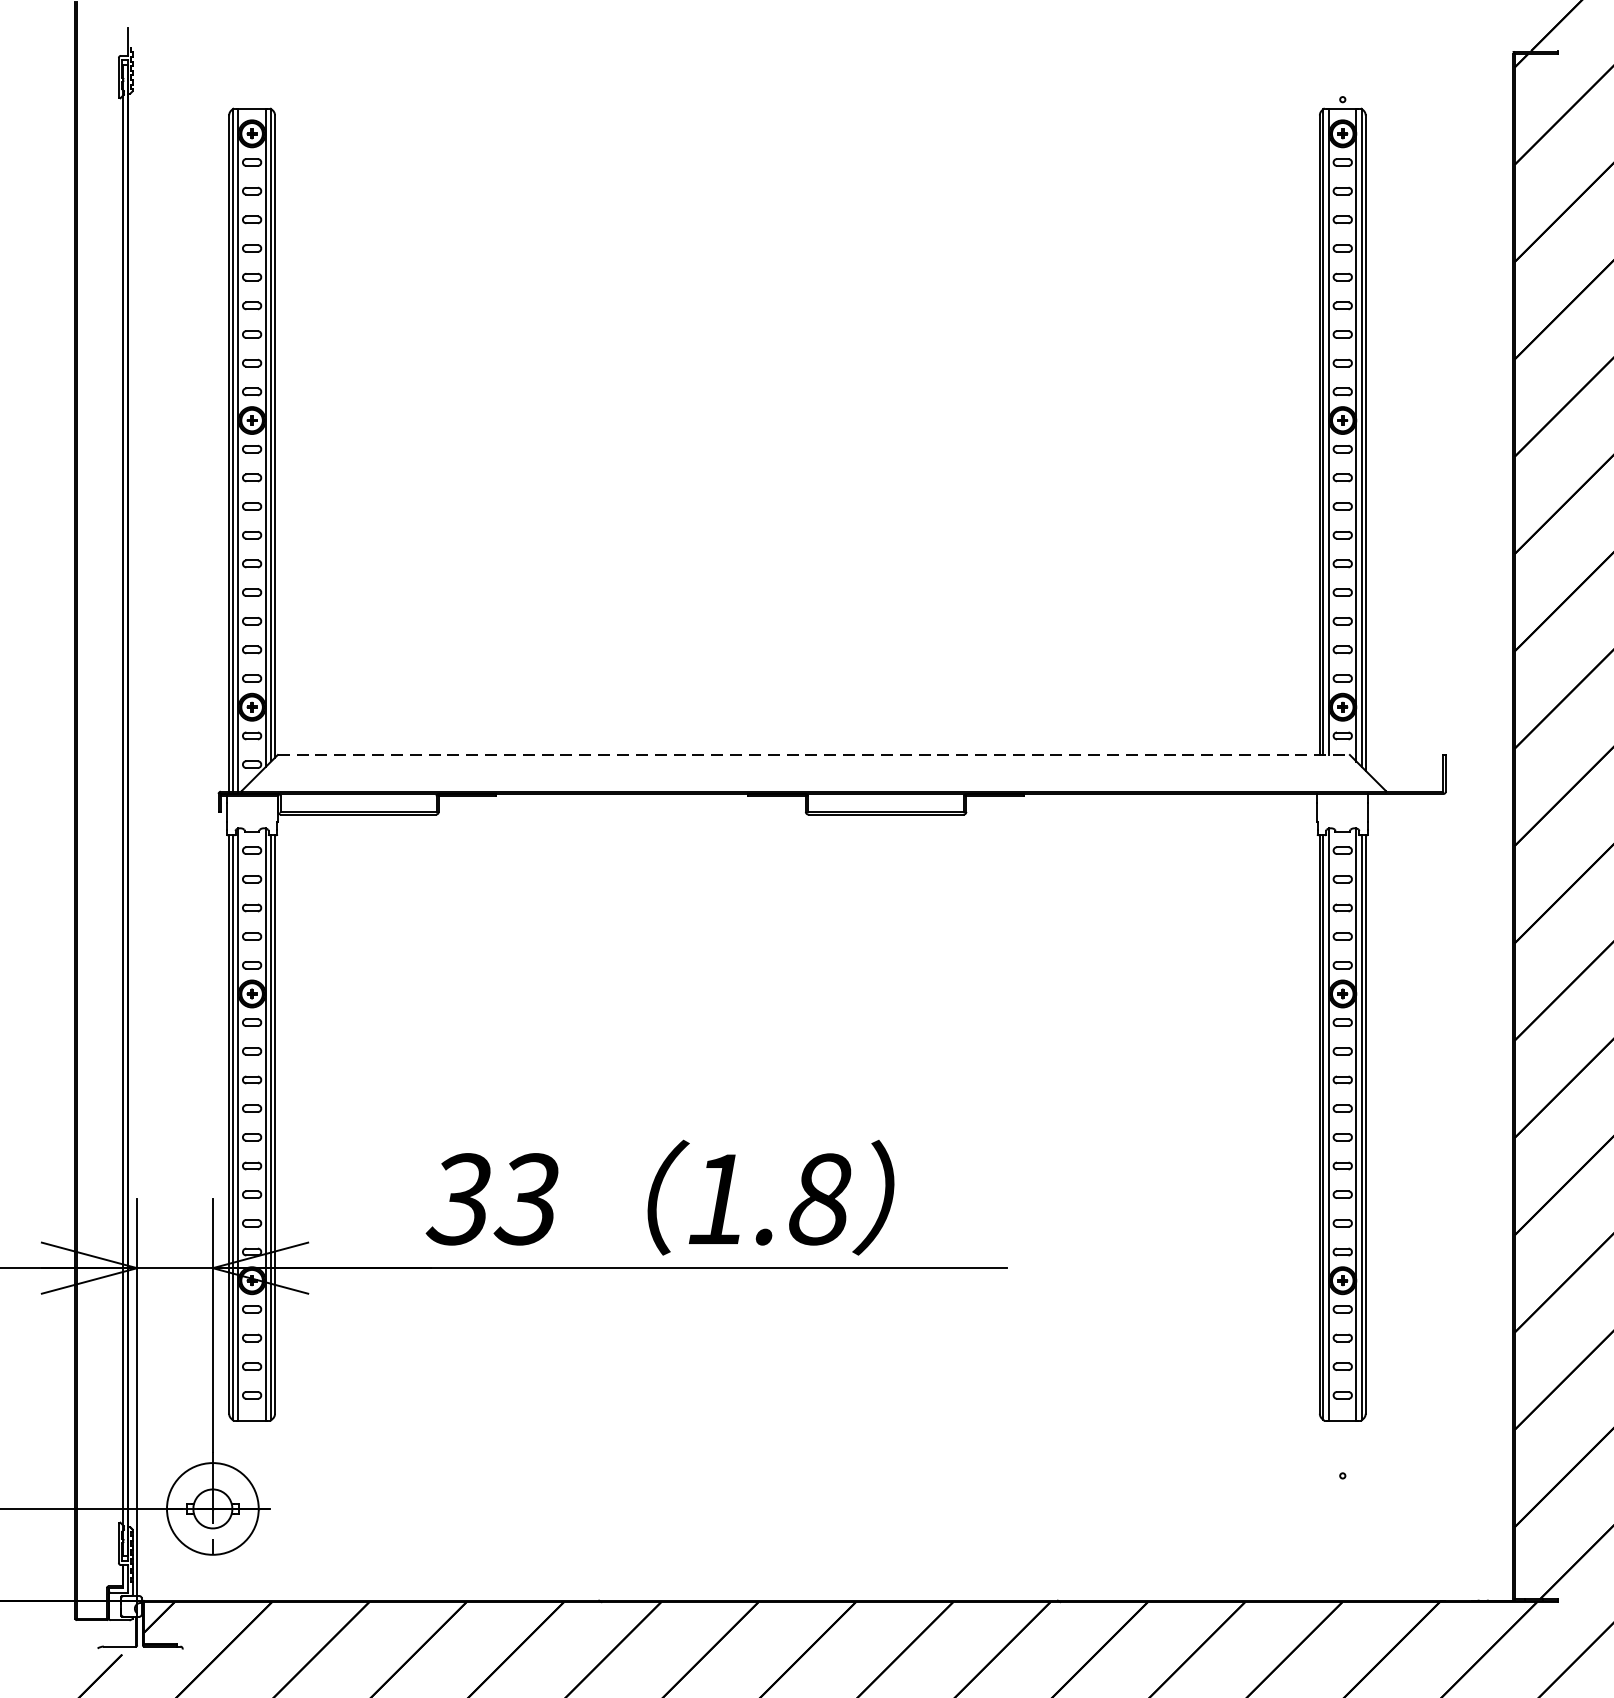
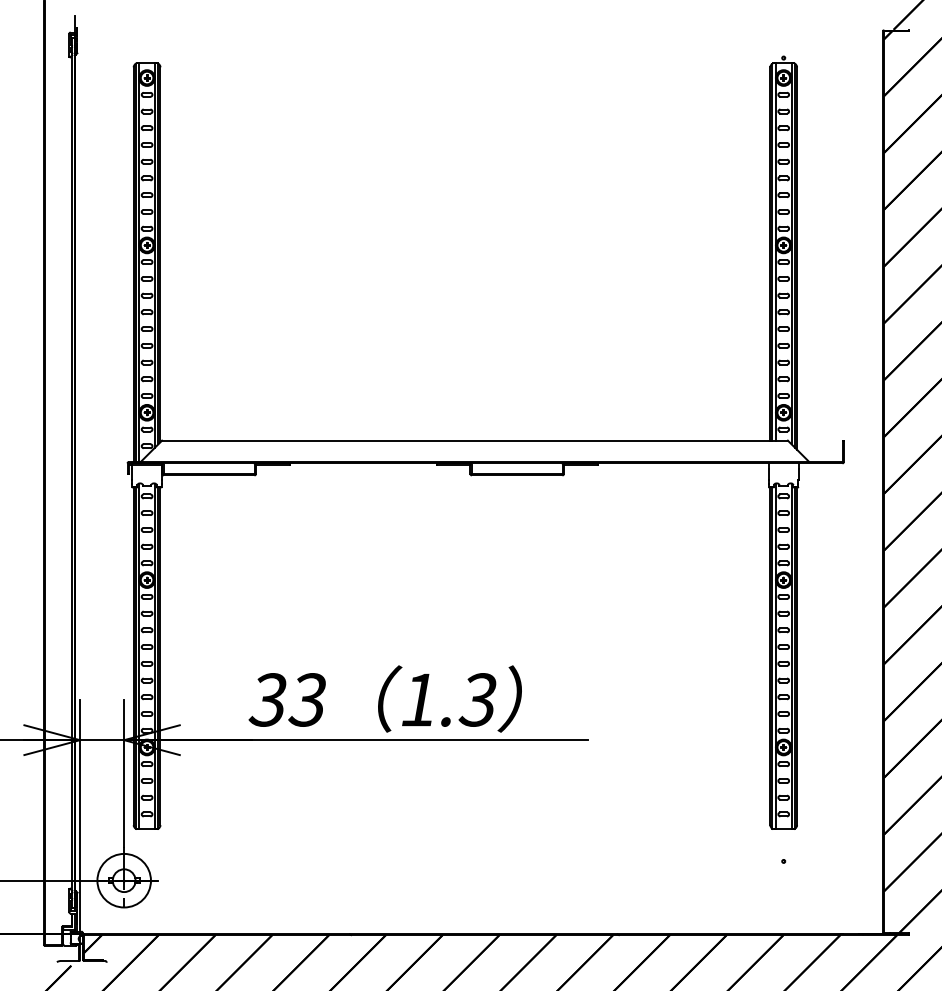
line: (812, 754) -> (474, 440), dashed -> solid
text: (818, 1198) -> (477, 699), 1.8 -> 1.3

